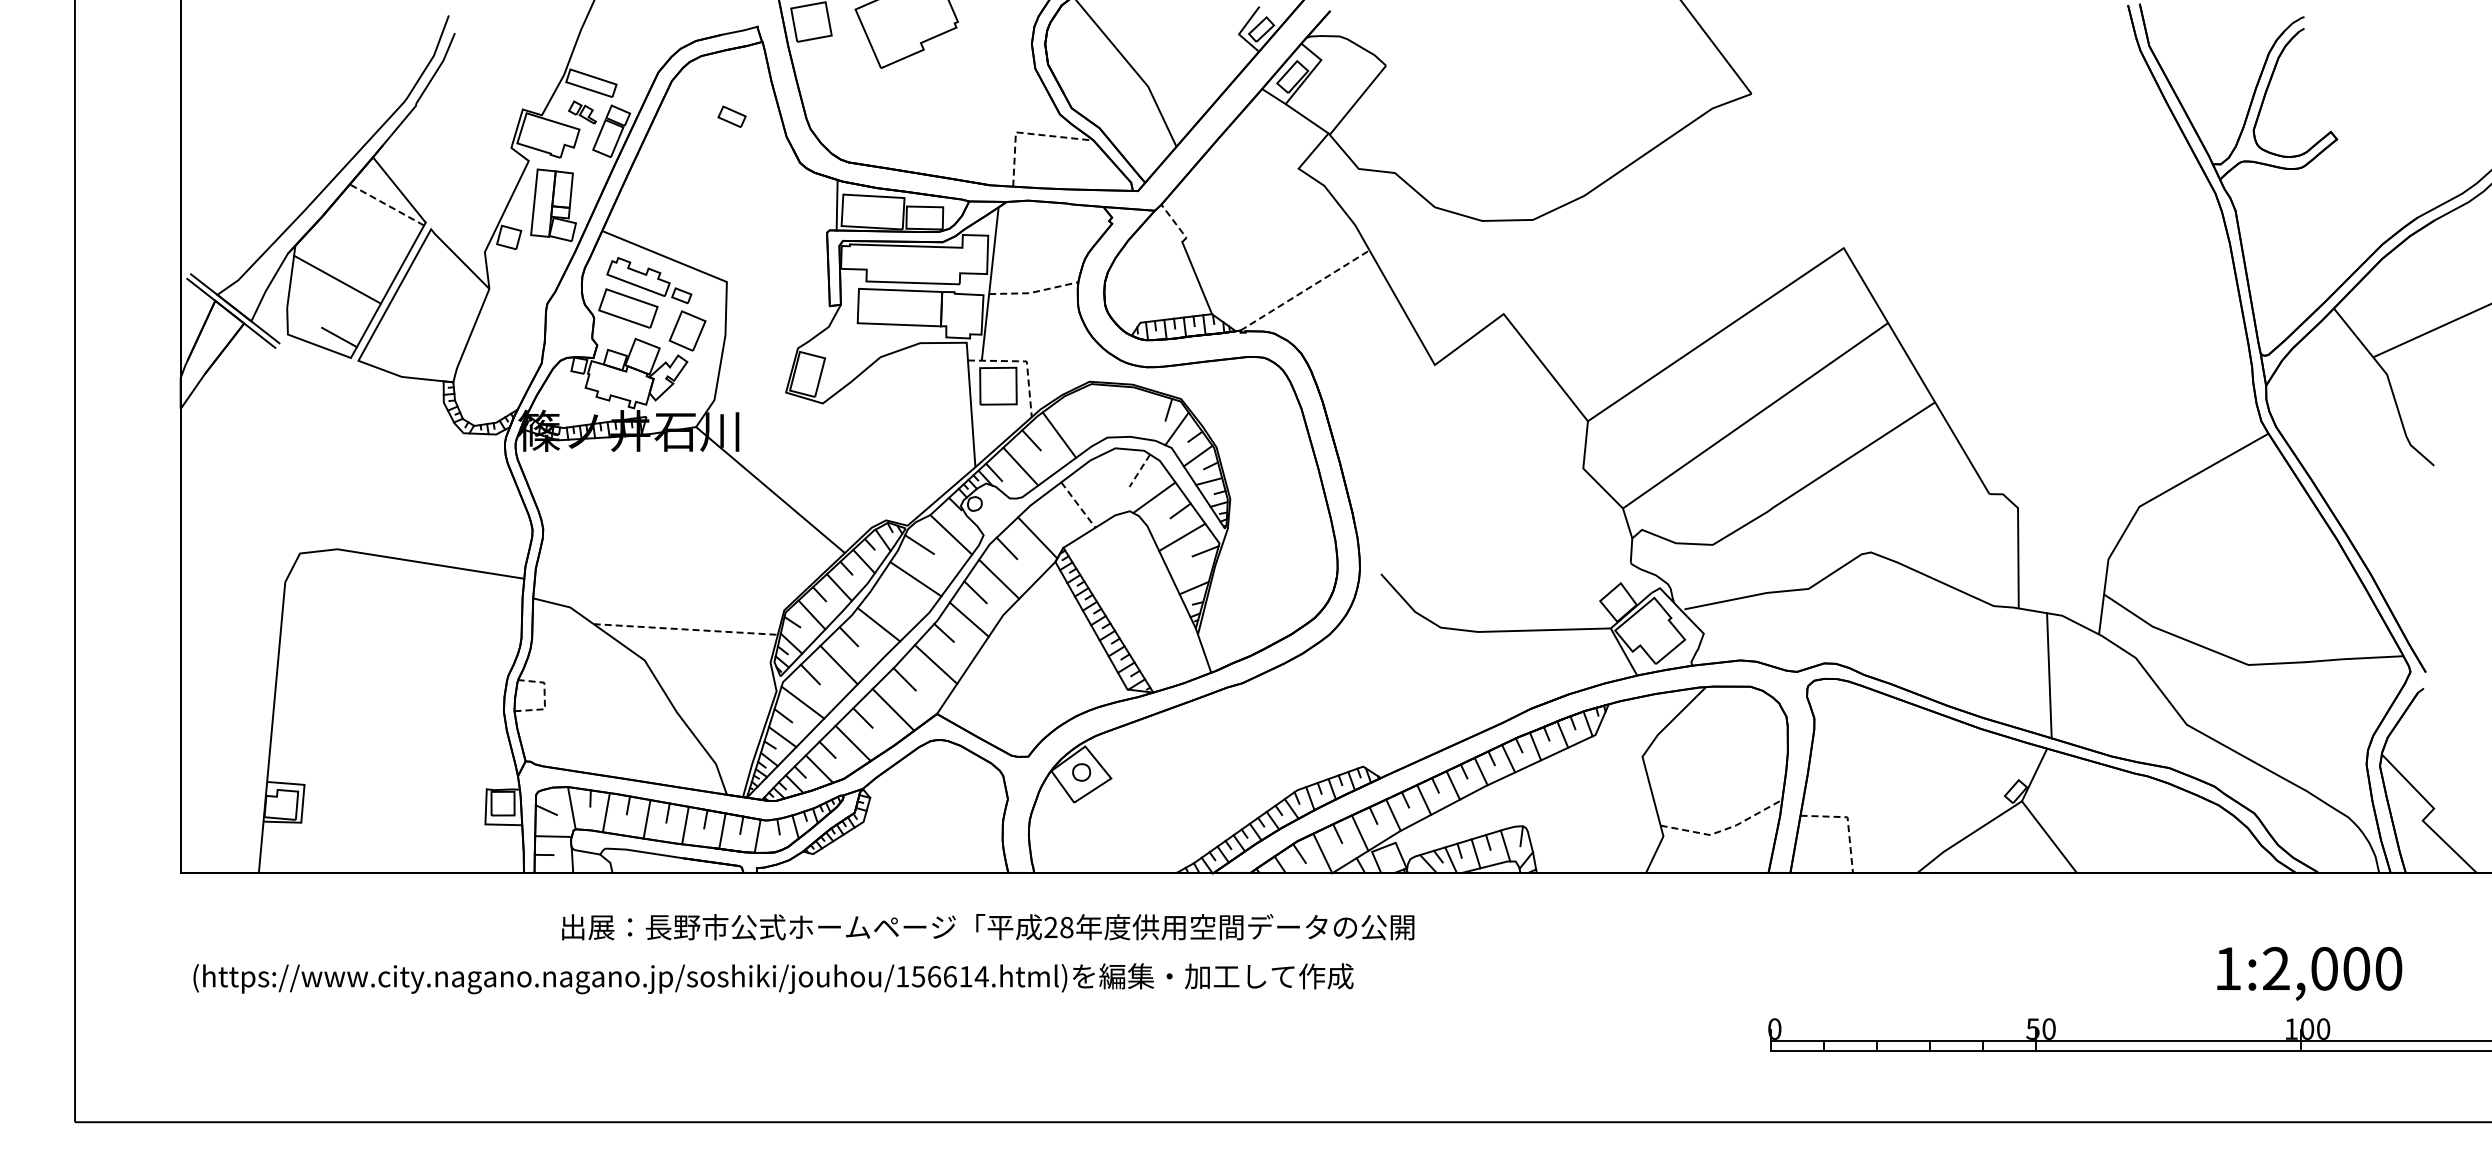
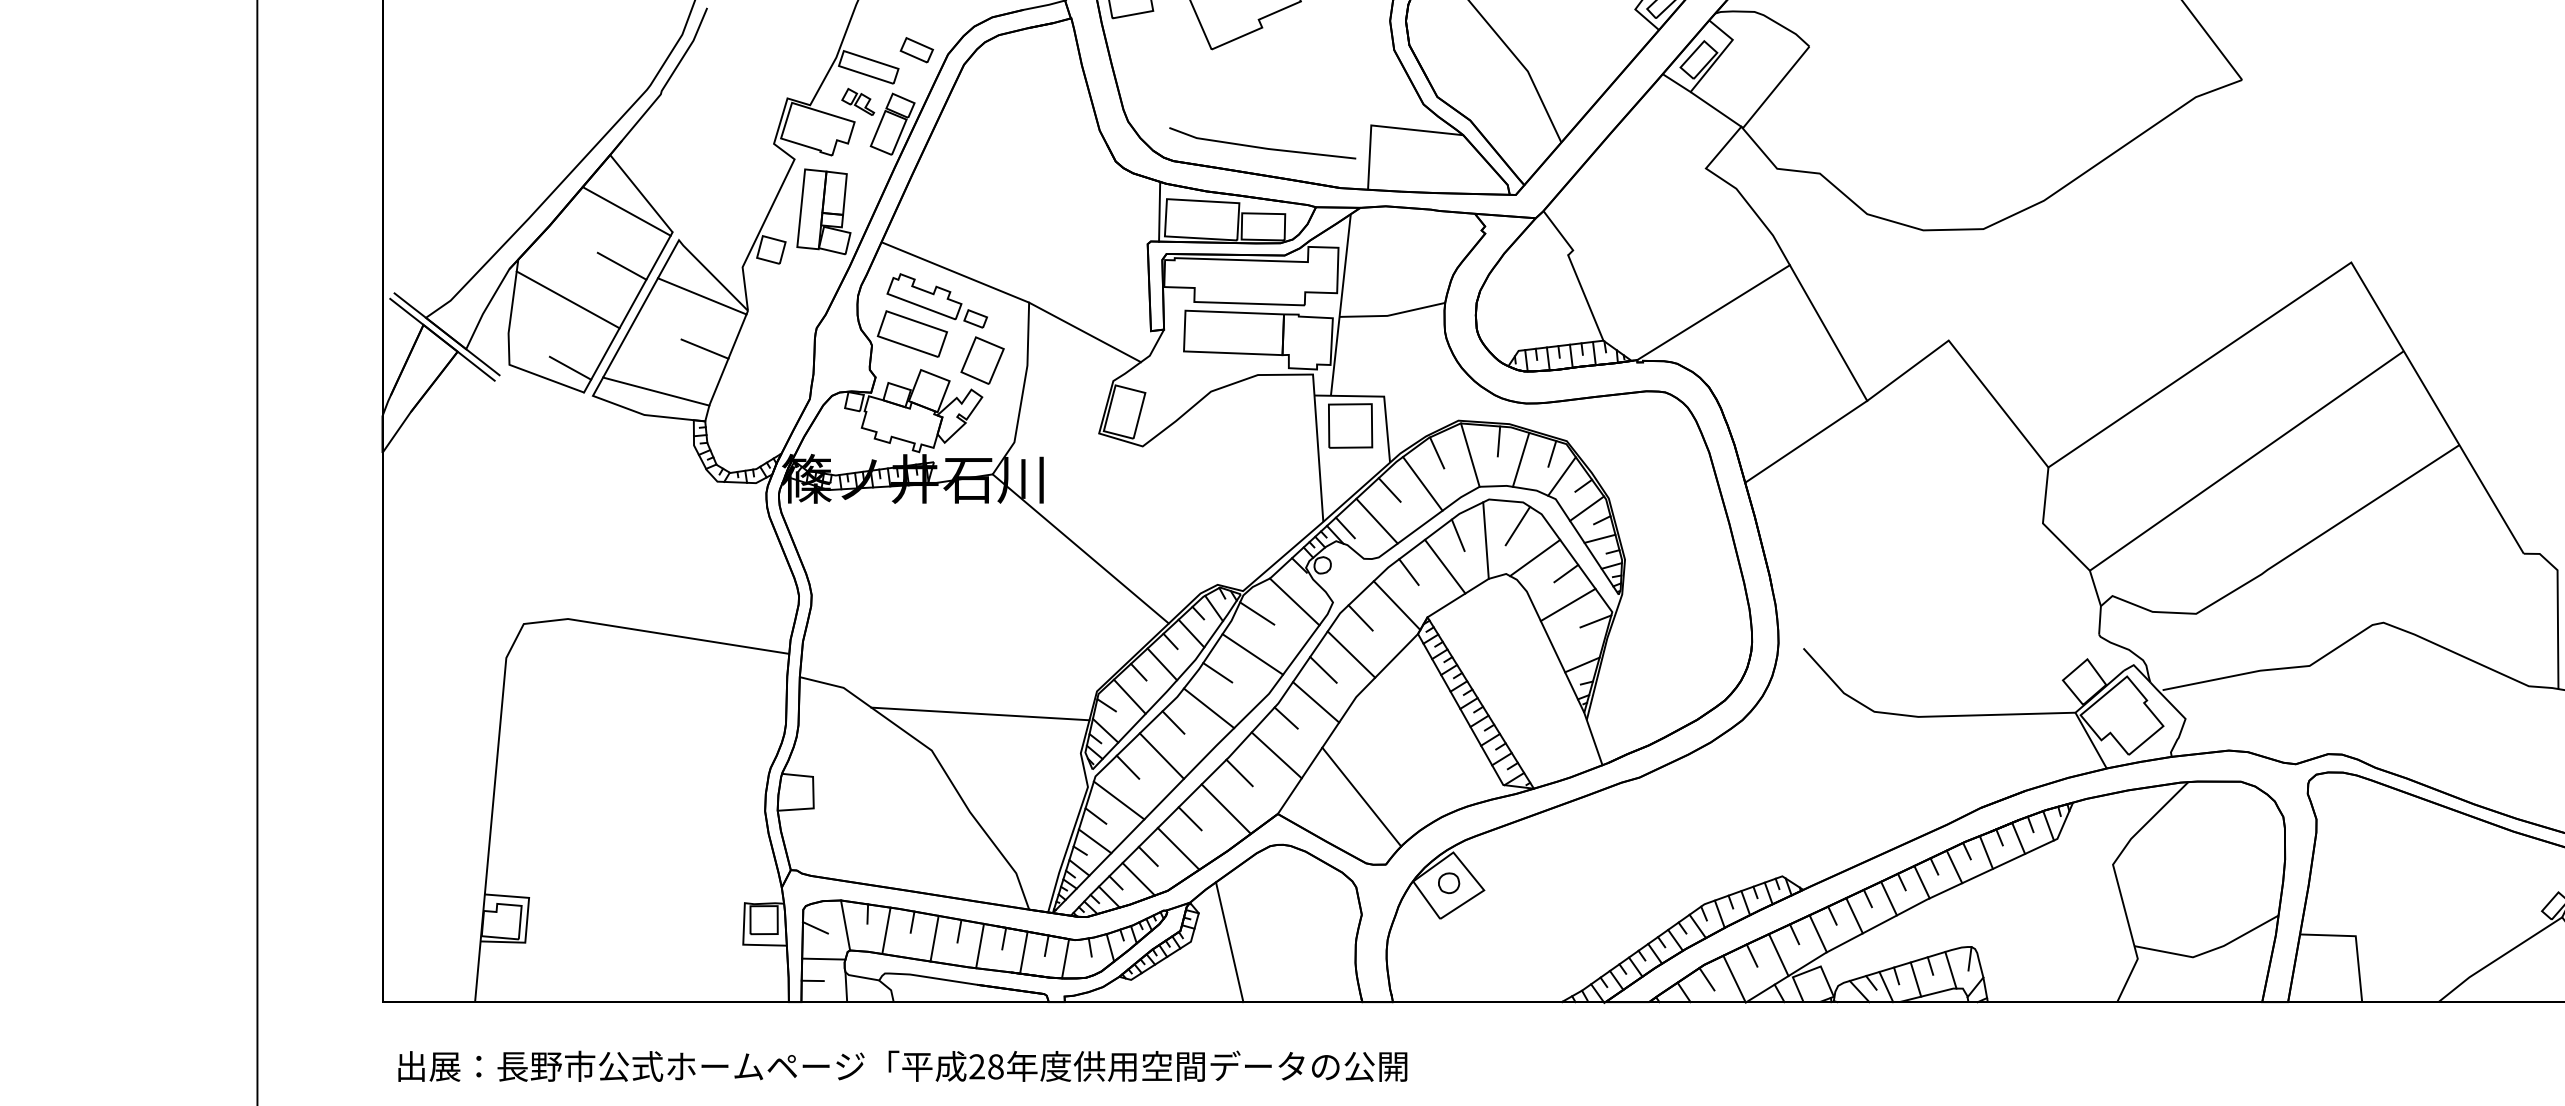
part: (731, 116) -> (916, 49), moved
line: (1027, 133) -> (1384, 126), dashed -> solid
line: (924, 150) -> (1263, 146), added
line: (386, 204) -> (626, 210), dashed -> solid
line: (1175, 223) -> (1560, 233), dashed -> solid
line: (382, 251) -> (621, 266), added
line: (450, 276) -> (701, 296), added
line: (1305, 290) -> (1714, 312), dashed -> solid
line: (1034, 292) -> (1393, 315), dashed -> solid
line: (773, 307) -> (1084, 332), added
line: (452, 321) -> (704, 349), added
line: (411, 357) -> (655, 391), added
line: (1025, 361) -> (1382, 396), dashed -> solid
line: (1123, 398) -> (1498, 440), added
line: (1382, 399) -> (1805, 441), added
line: (1071, 408) -> (1437, 452), added
line: (1099, 410) -> (1470, 454), added
line: (1142, 414) -> (1521, 459), added
line: (1139, 471) -> (1517, 526), dashed -> solid
line: (1089, 478) -> (1458, 535), added
line: (1112, 482) -> (1485, 539), added
line: (1078, 505) -> (1445, 567), dashed -> solid
line: (1047, 509) -> (1408, 571), added
line: (886, 594) -> (1218, 672), added
line: (686, 629) -> (981, 713), dashed -> solid
line: (544, 697) -> (813, 794), dashed -> solid
line: (1007, 699) -> (1361, 796), added
line: (895, 821) -> (1228, 941), added
line: (1847, 821) -> (2355, 941), dashed -> solid
line: (1724, 829) -> (2210, 950), dashed -> solid
text: (988, 927) -> (903, 1066), moved

